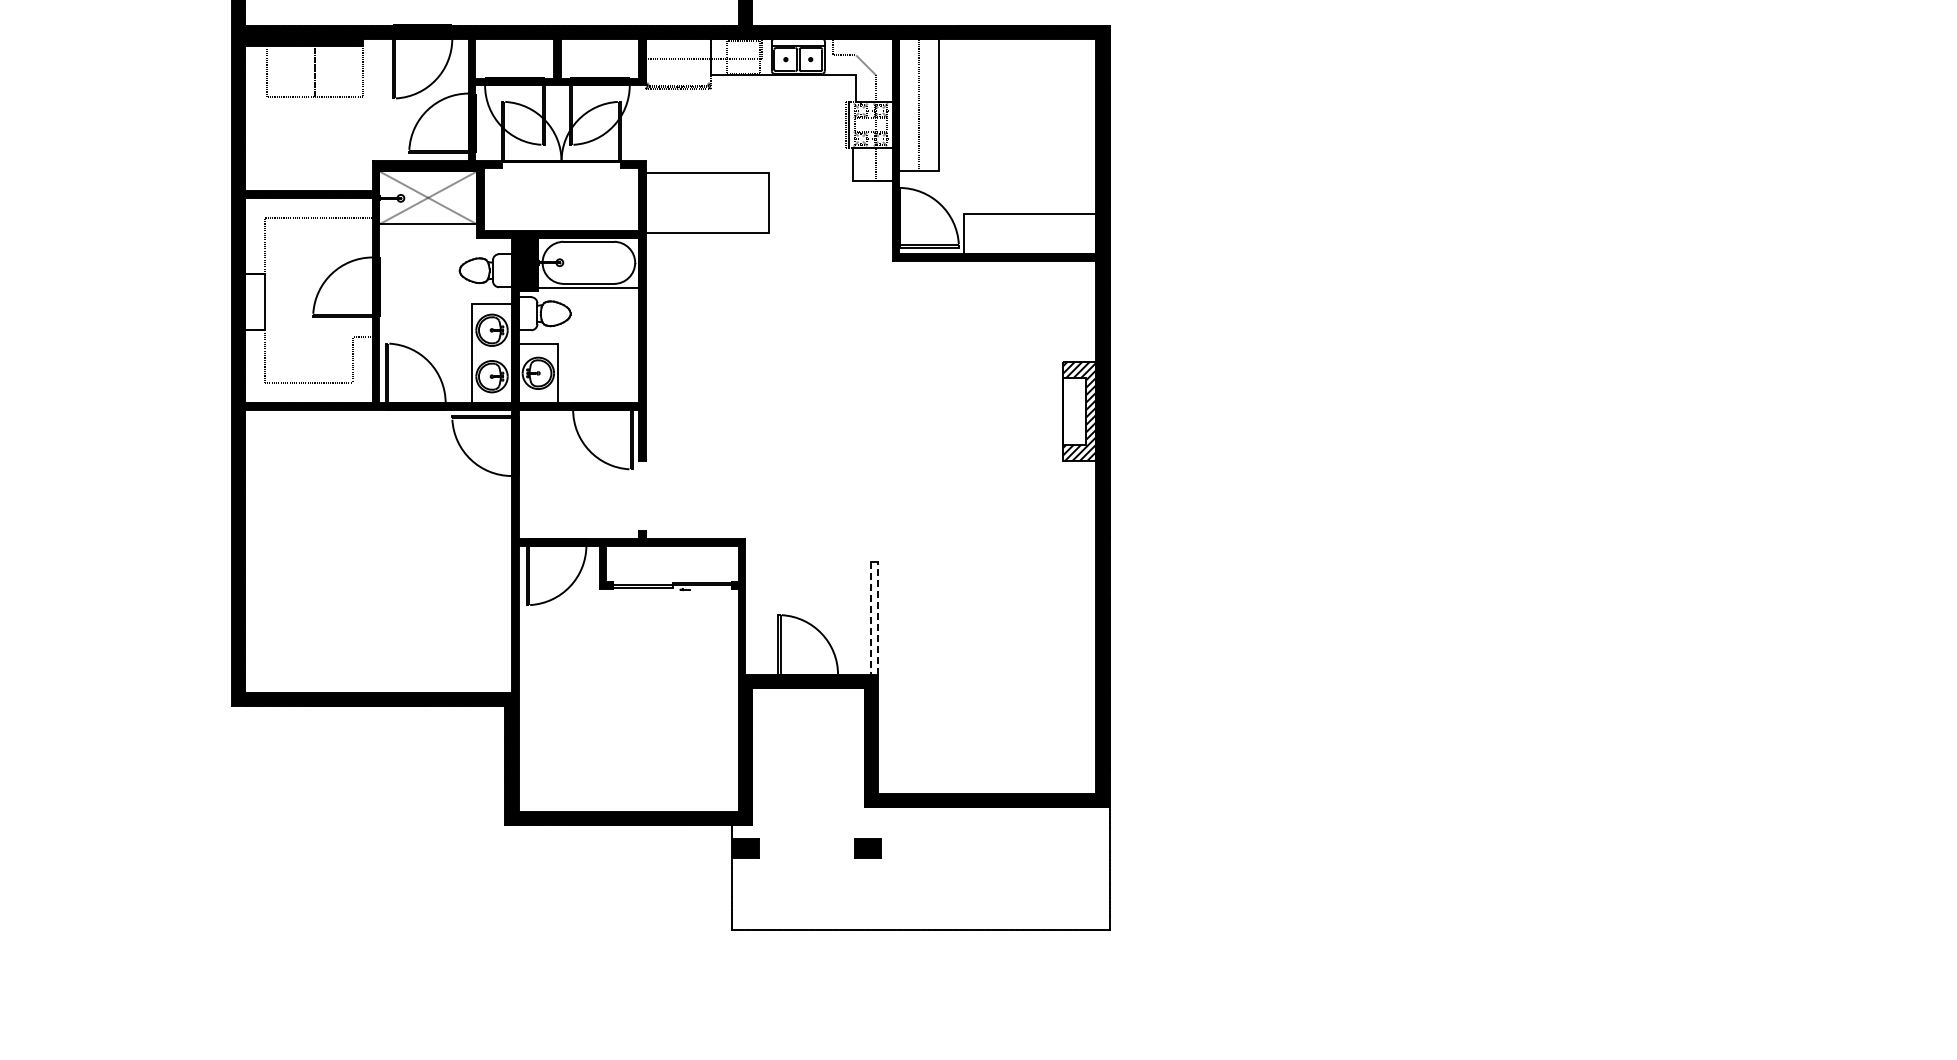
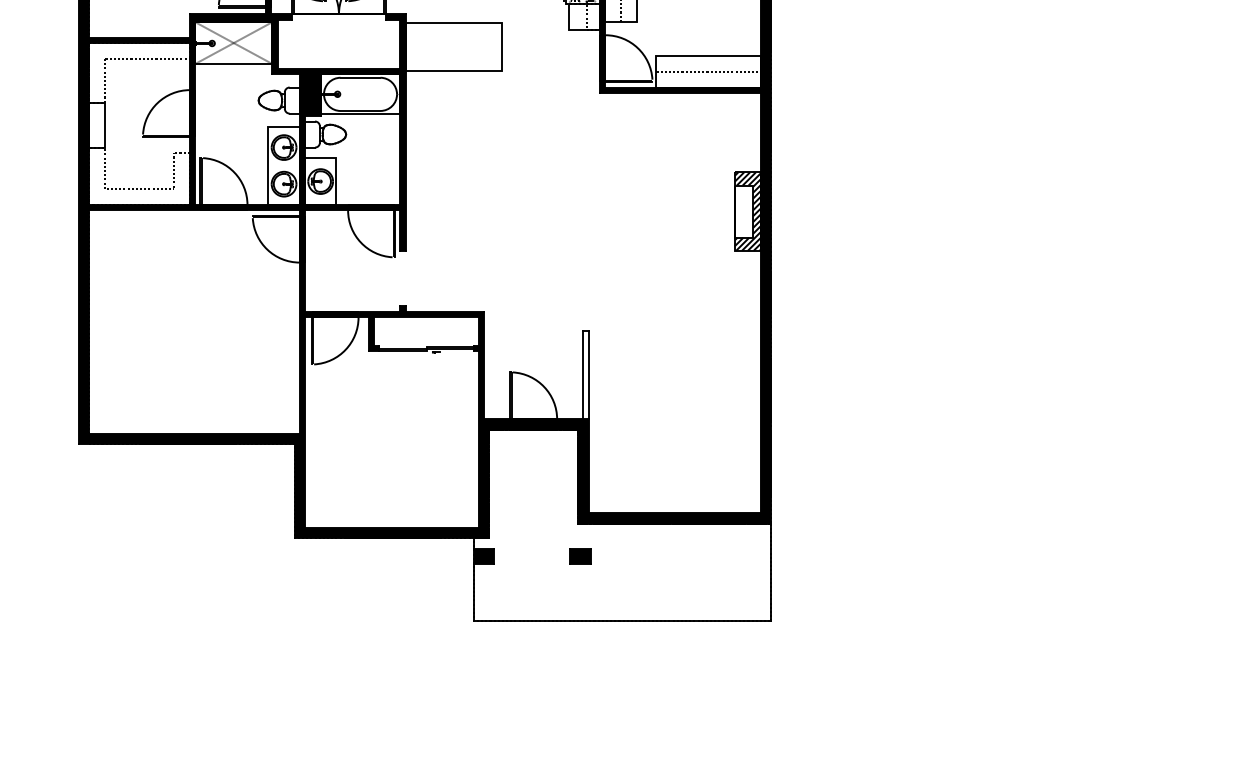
line: (1029, 234) -> (708, 72), added
line: (877, 617) -> (588, 374), dashed -> solid
line: (871, 618) -> (583, 375), dashed -> solid

